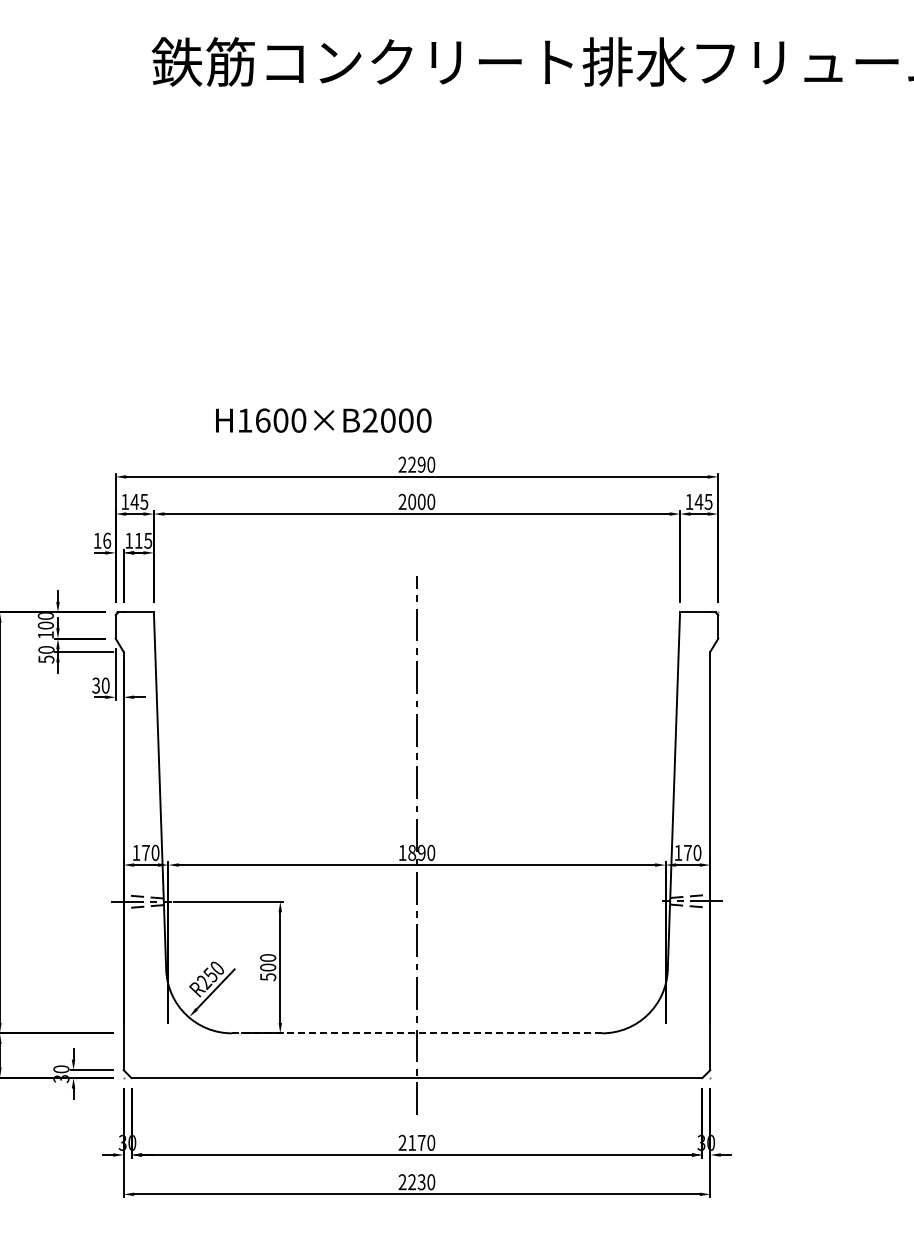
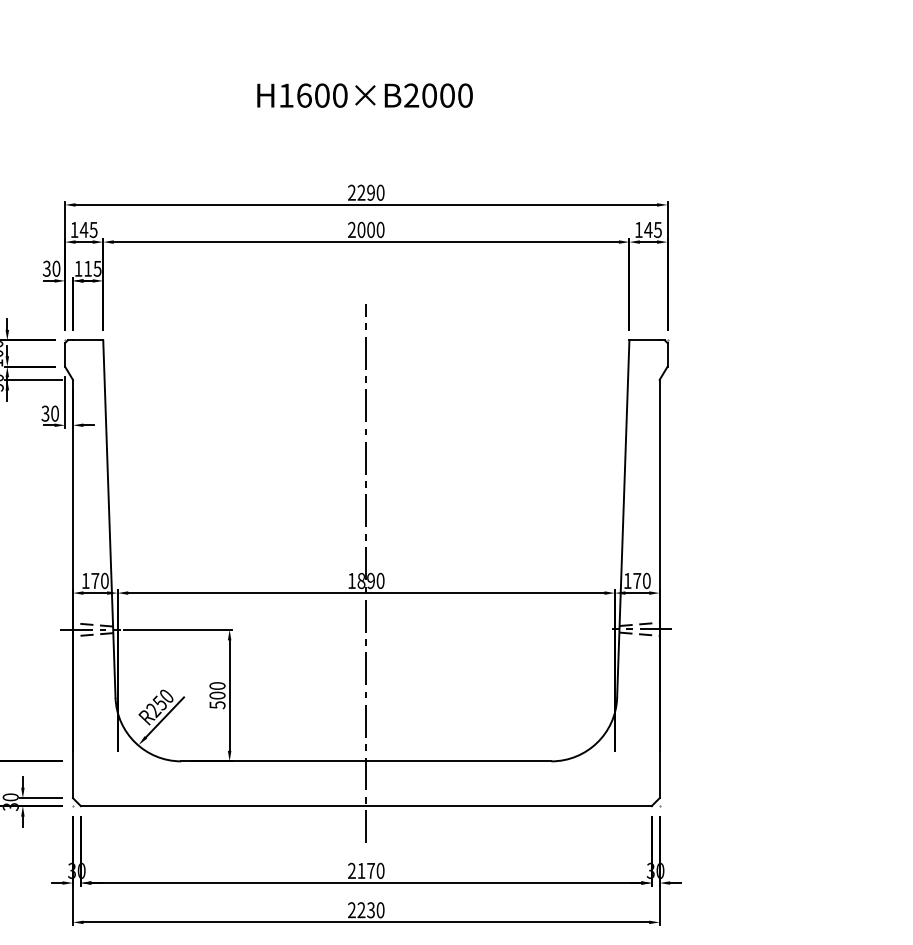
text: (323, 420) -> (364, 95), moved
text: (102, 540) -> (51, 268), 16 -> 30
line: (416, 1033) -> (365, 761), dashed -> solid

